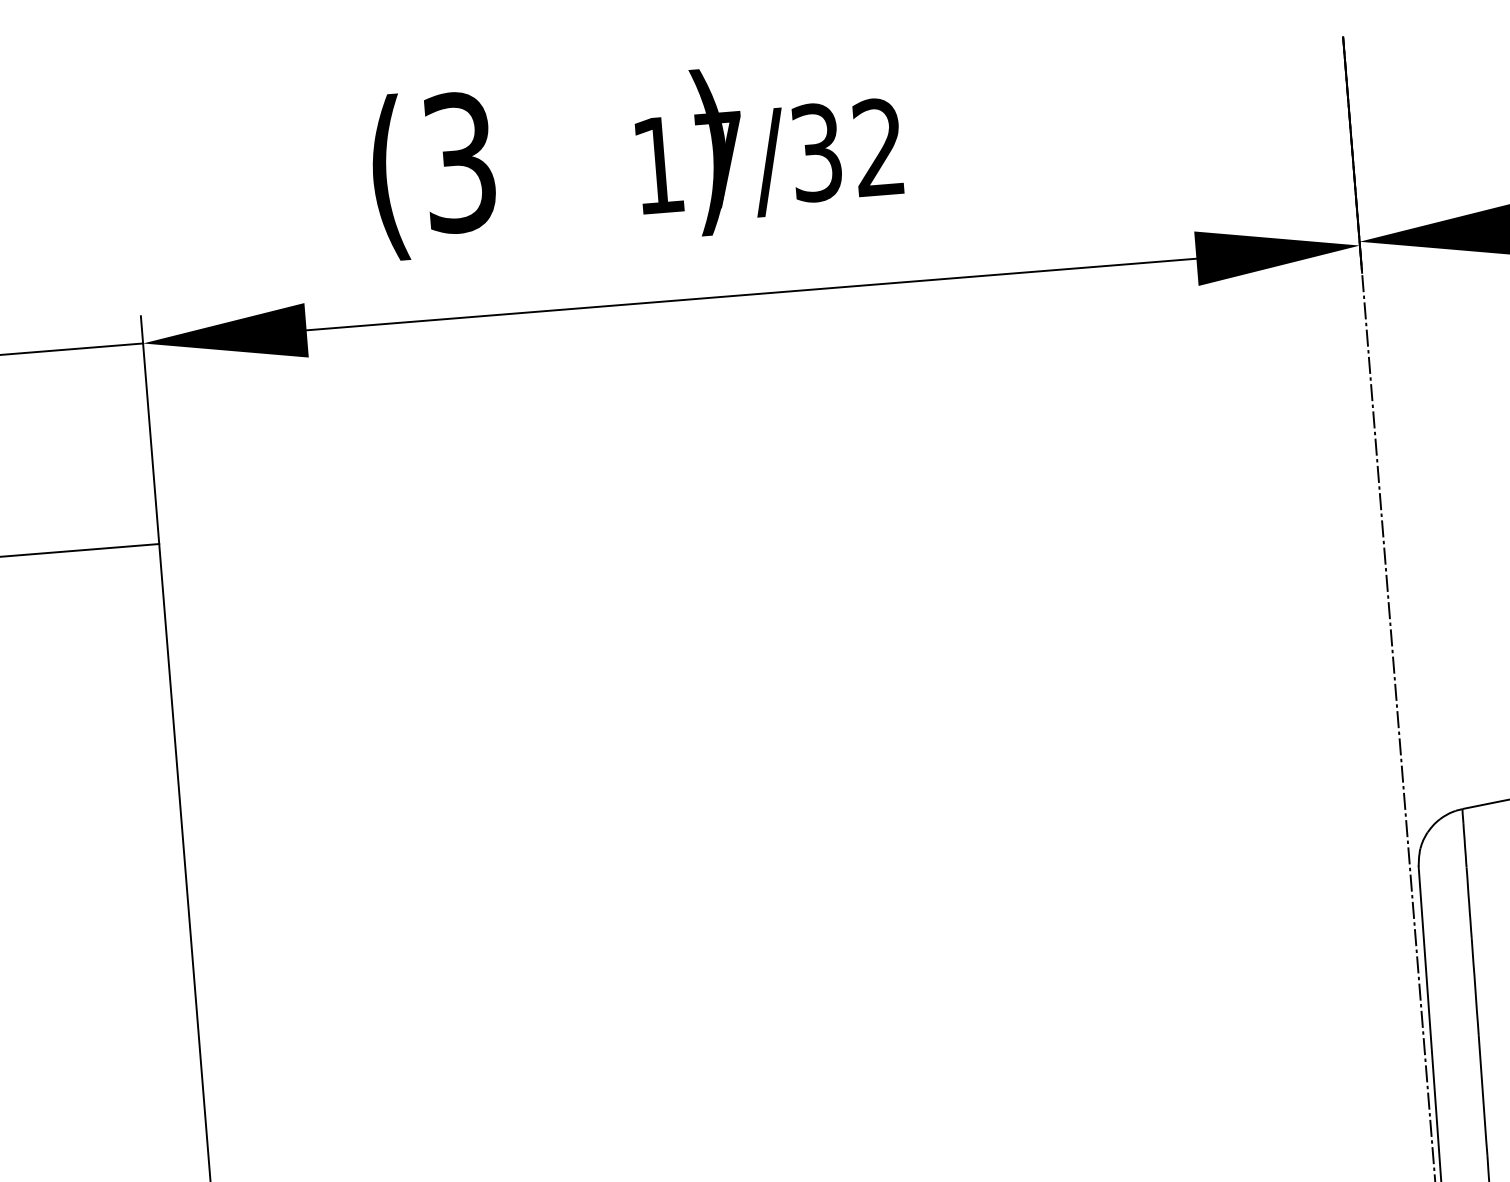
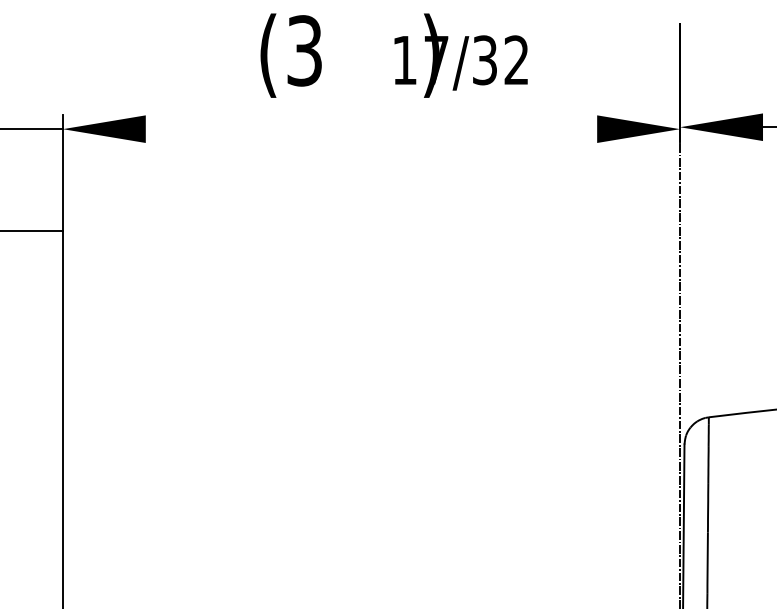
text: (635, 157) -> (393, 55), moved
line: (751, 295) -> (371, 129), removed

